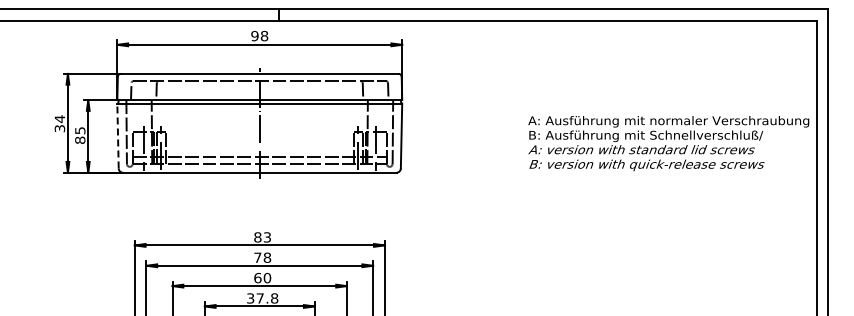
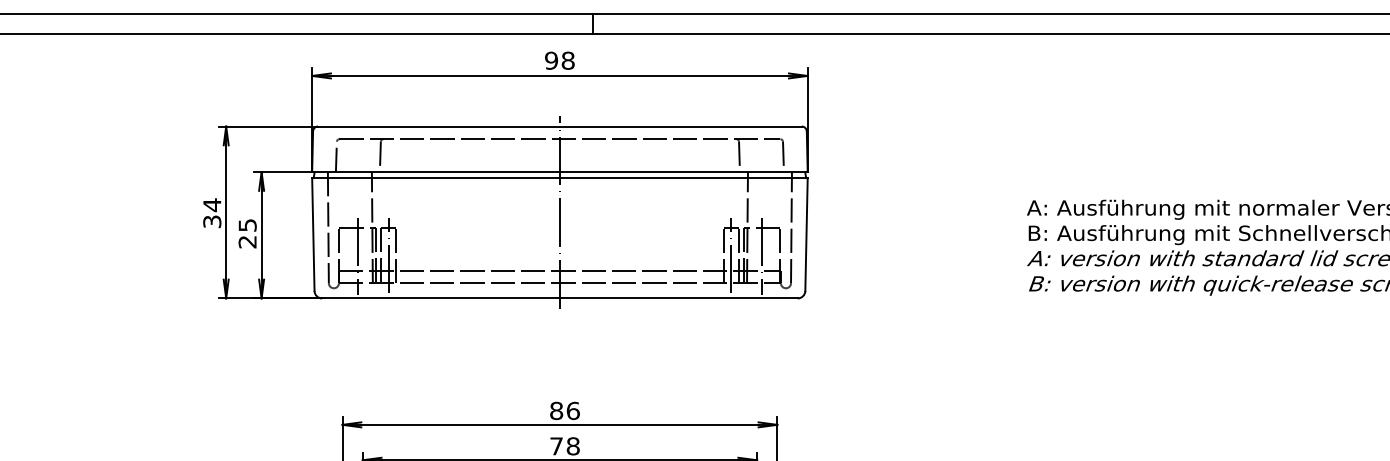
line: (118, 135) -> (314, 233), dashed -> solid
text: (80, 139) -> (248, 240), 85 -> 25
text: (267, 237) -> (573, 411), 83 -> 86

